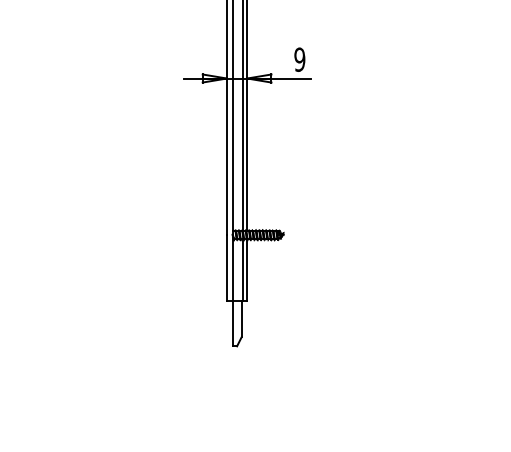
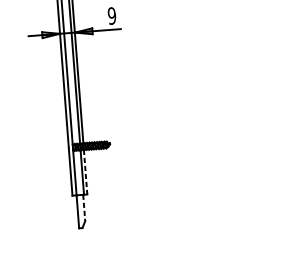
line: (247, 270) -> (85, 172), solid -> dashed
line: (241, 319) -> (84, 208), solid -> dashed

